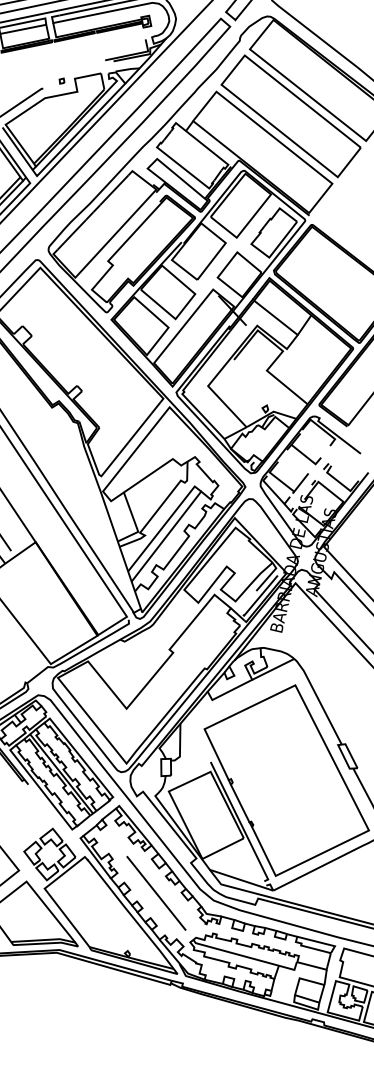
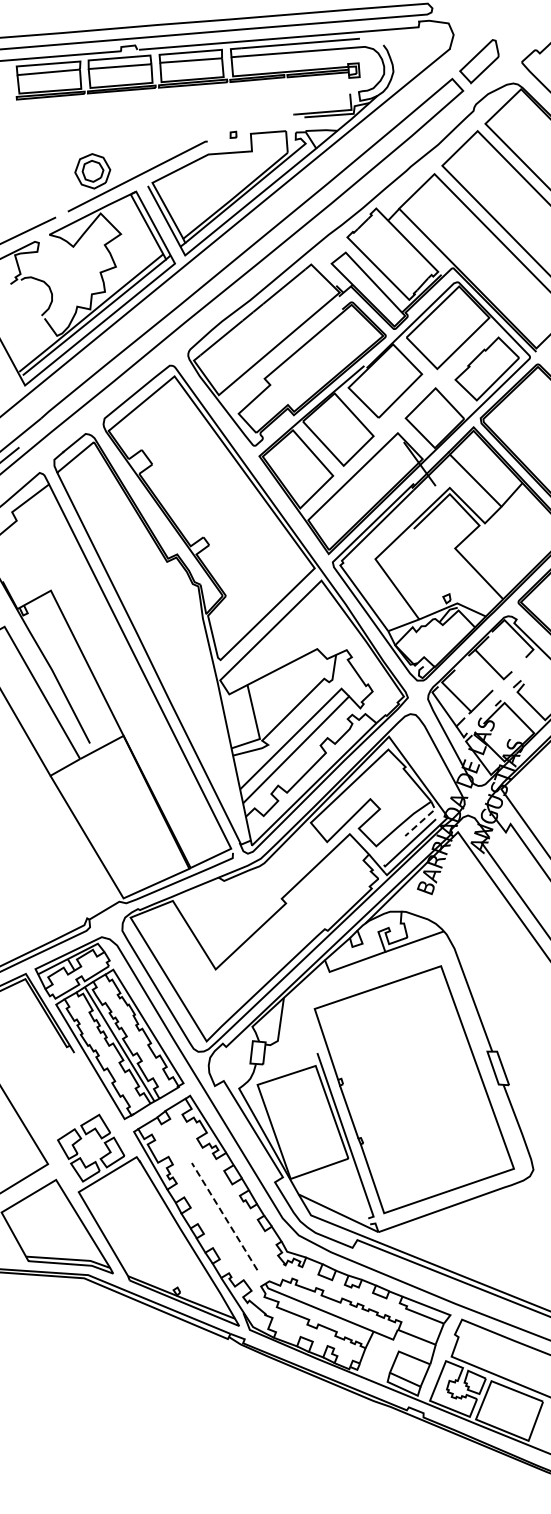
line: (268, 576) -> (423, 819), solid -> dashed
line: (156, 893) -> (224, 1216), solid -> dashed

